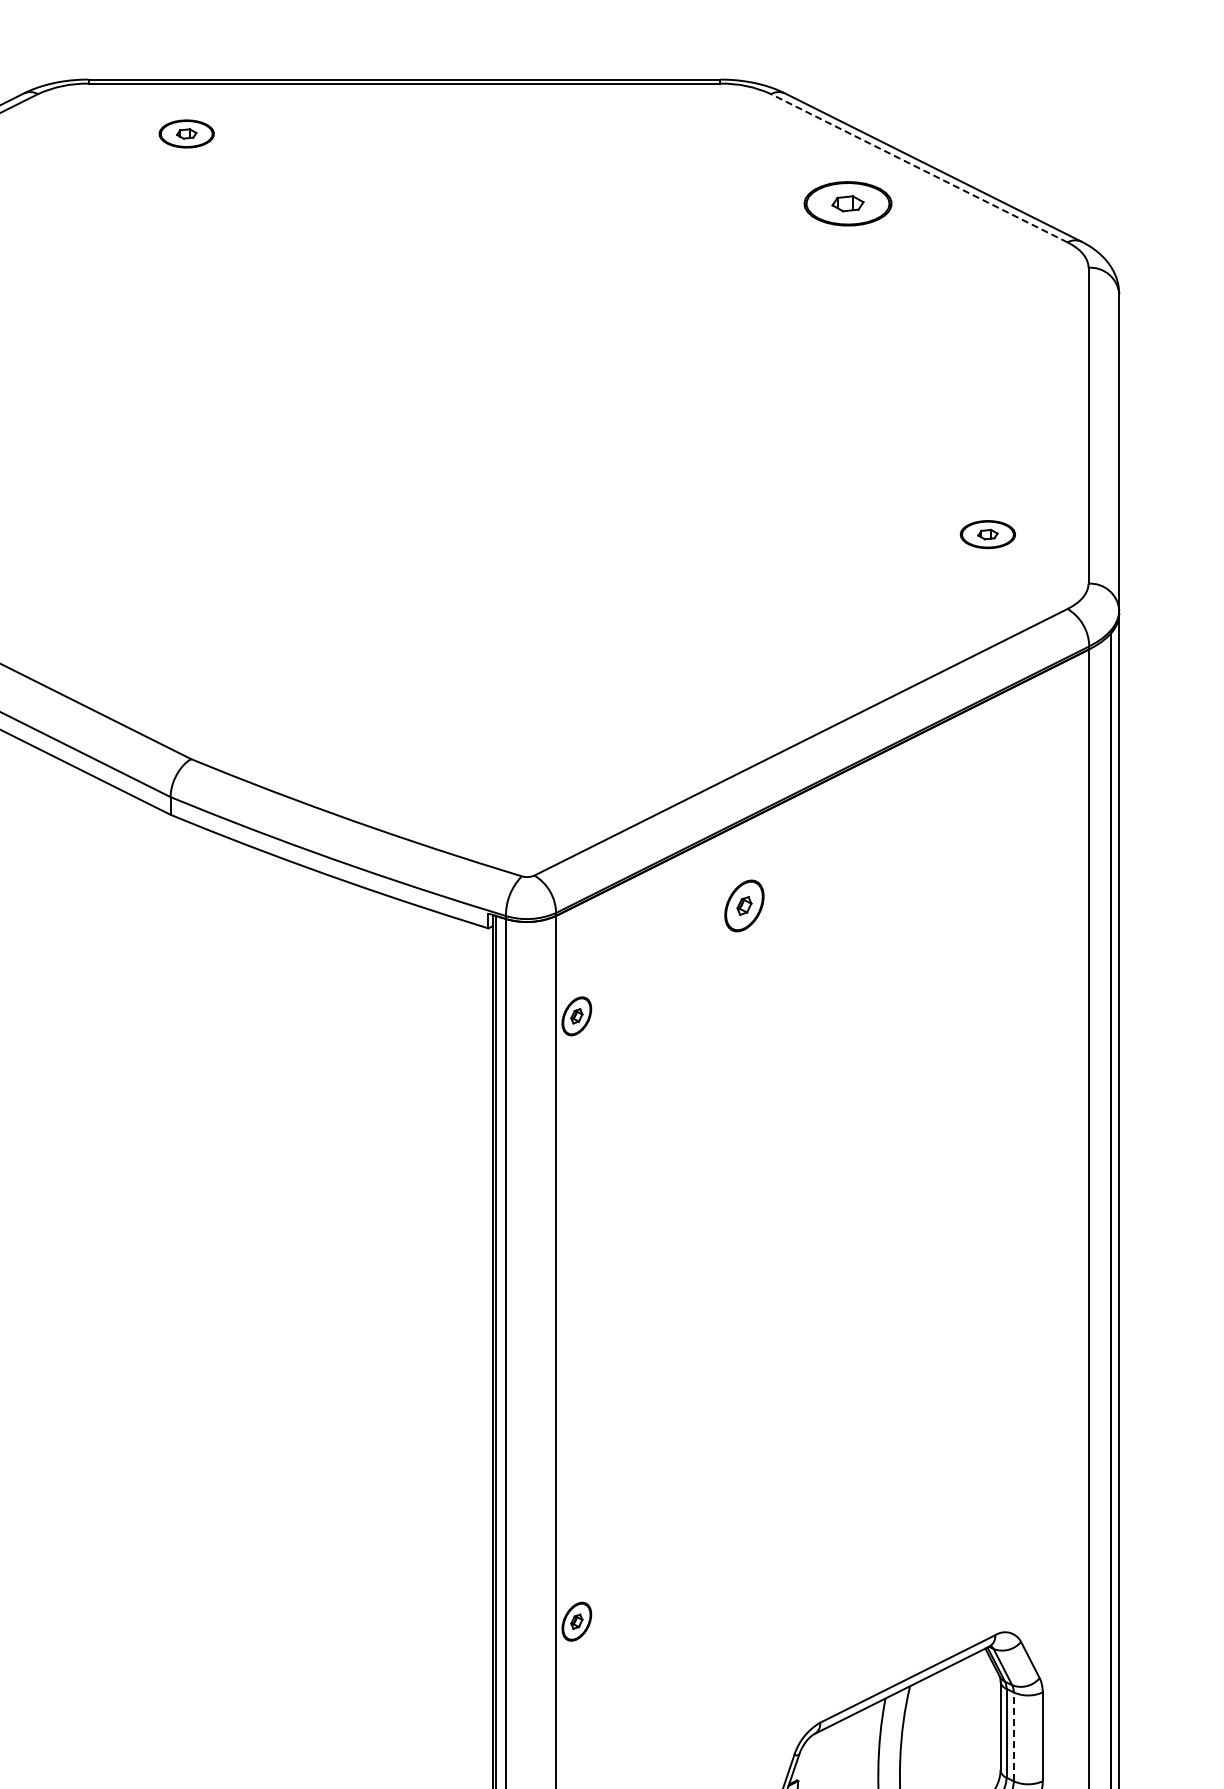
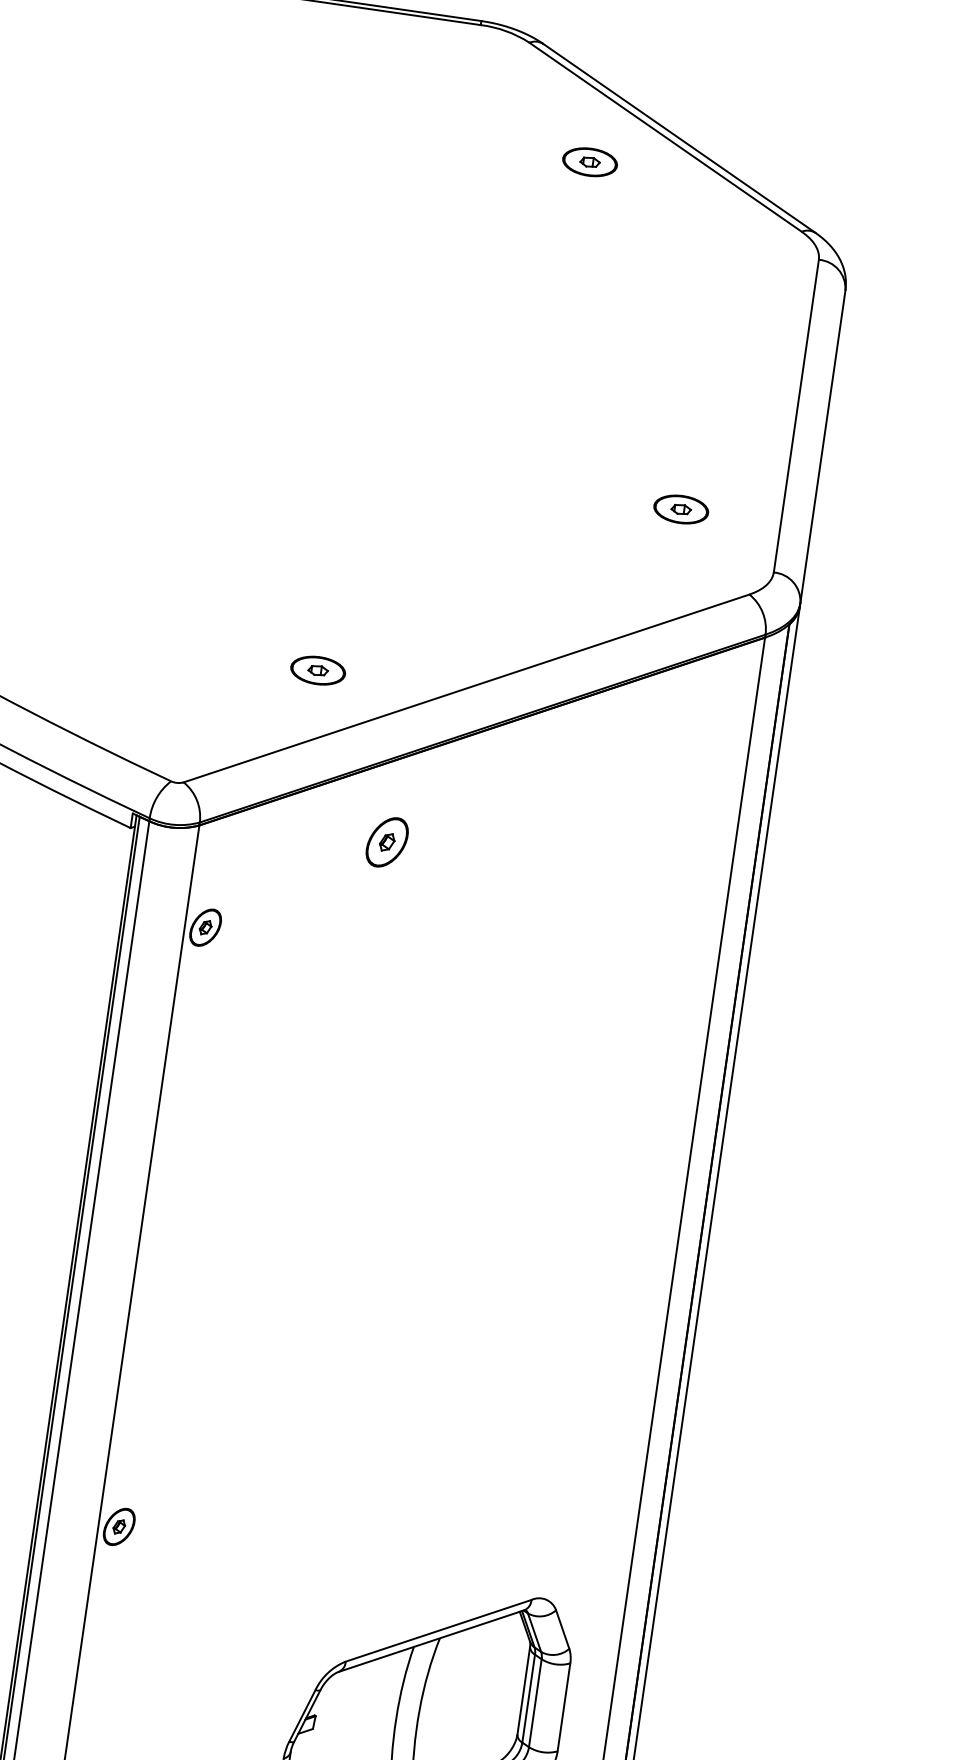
line: (919, 168) -> (665, 137), dashed -> solid
part: (848, 203) -> (590, 161), size x0.62
part: (651, 745) -> (318, 670), added
line: (1013, 1736) -> (535, 1702), dashed -> solid

